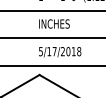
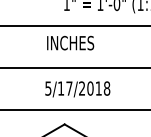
text: (54, 23) -> (70, 42), moved
text: (60, 52) -> (78, 89), moved

